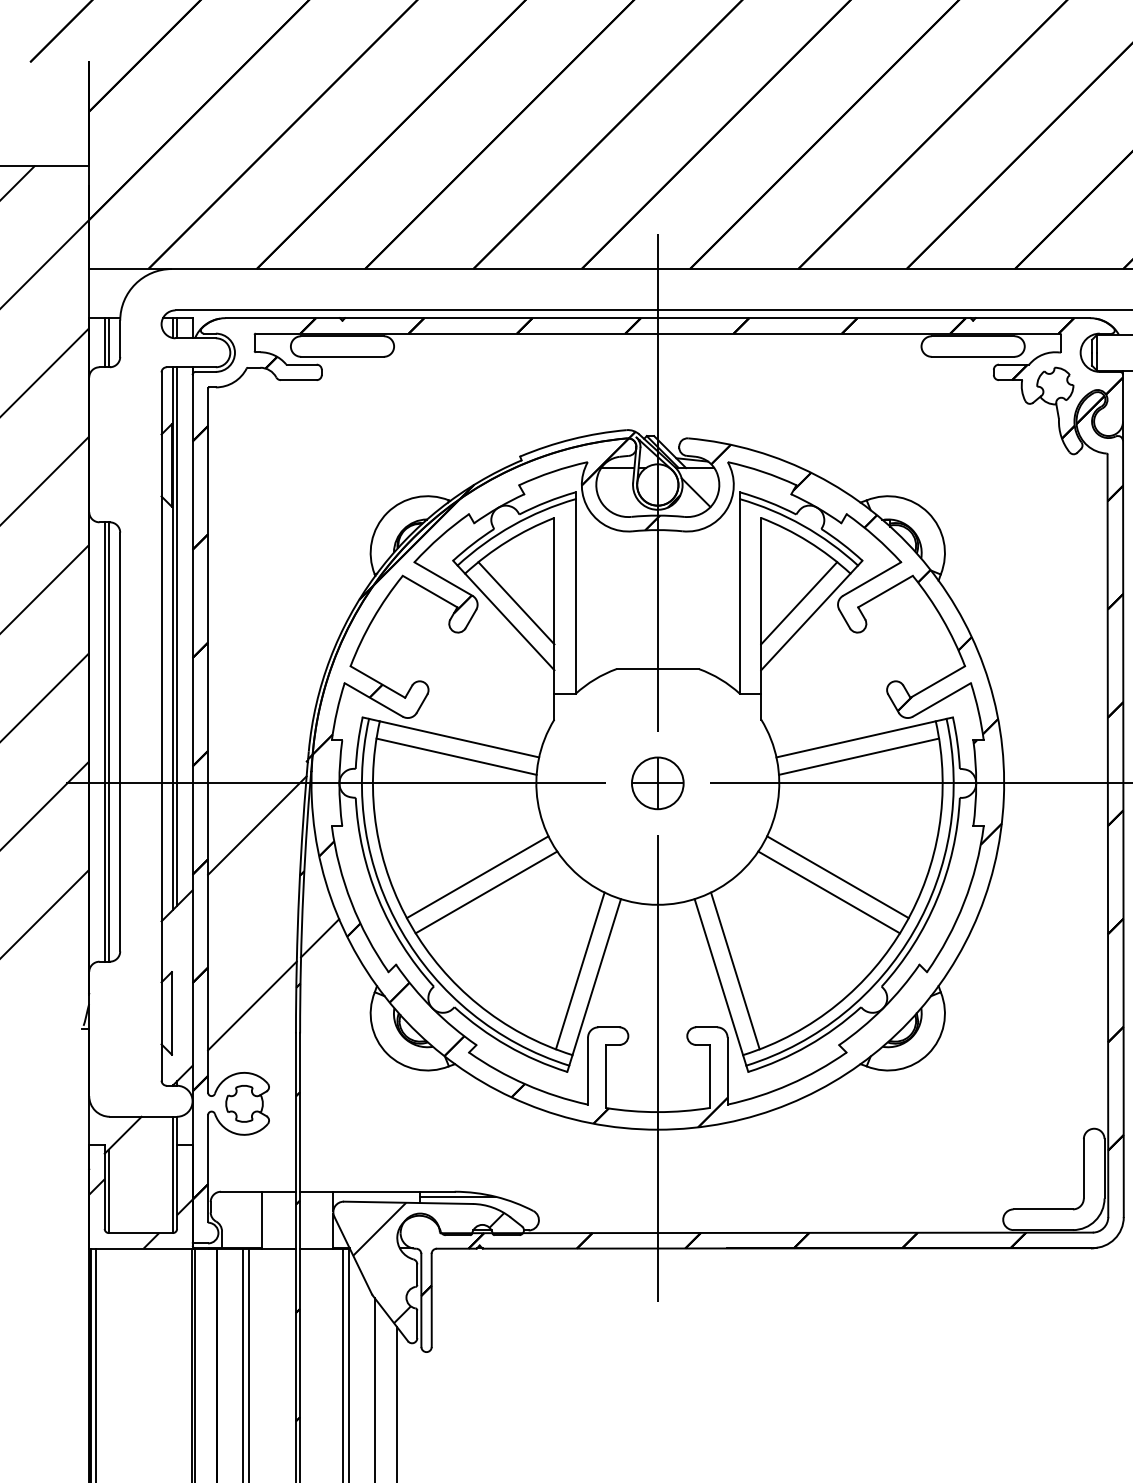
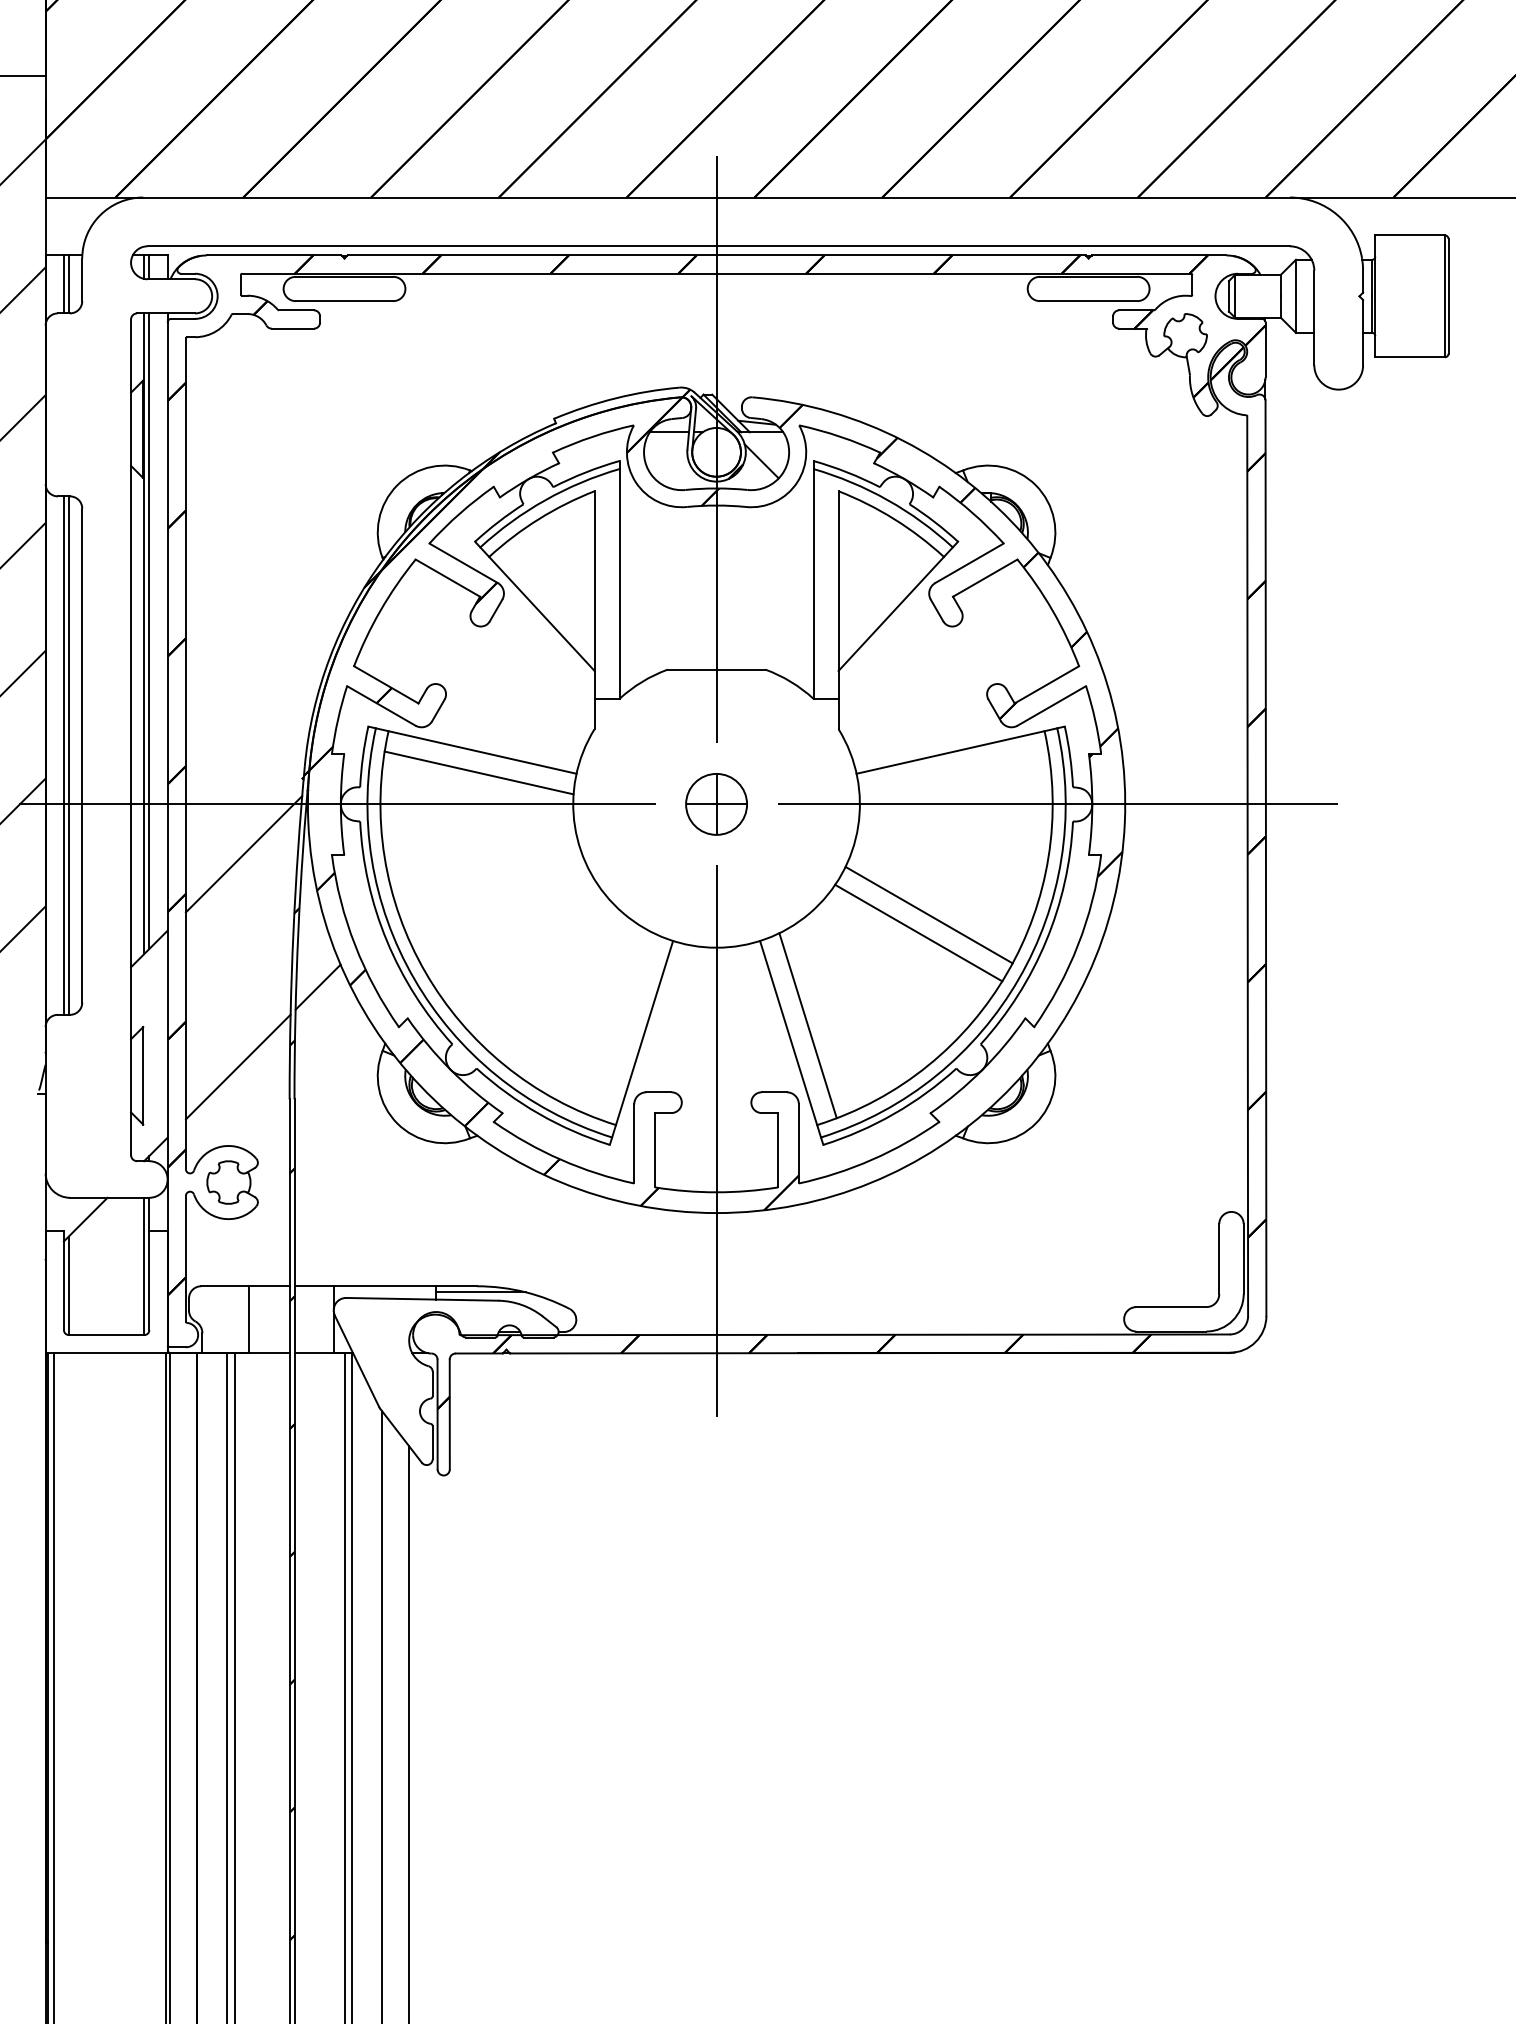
line: (516, 602) -> (549, 591), removed
line: (799, 602) -> (883, 591), removed
line: (858, 756) -> (953, 772), removed
line: (477, 876) -> (503, 914), removed
line: (485, 891) -> (513, 932), removed
line: (579, 970) -> (624, 1025), removed
hatch: (140, 1213) -> (106, 1312), removed
hatch: (428, 1263) -> (446, 1370), removed

